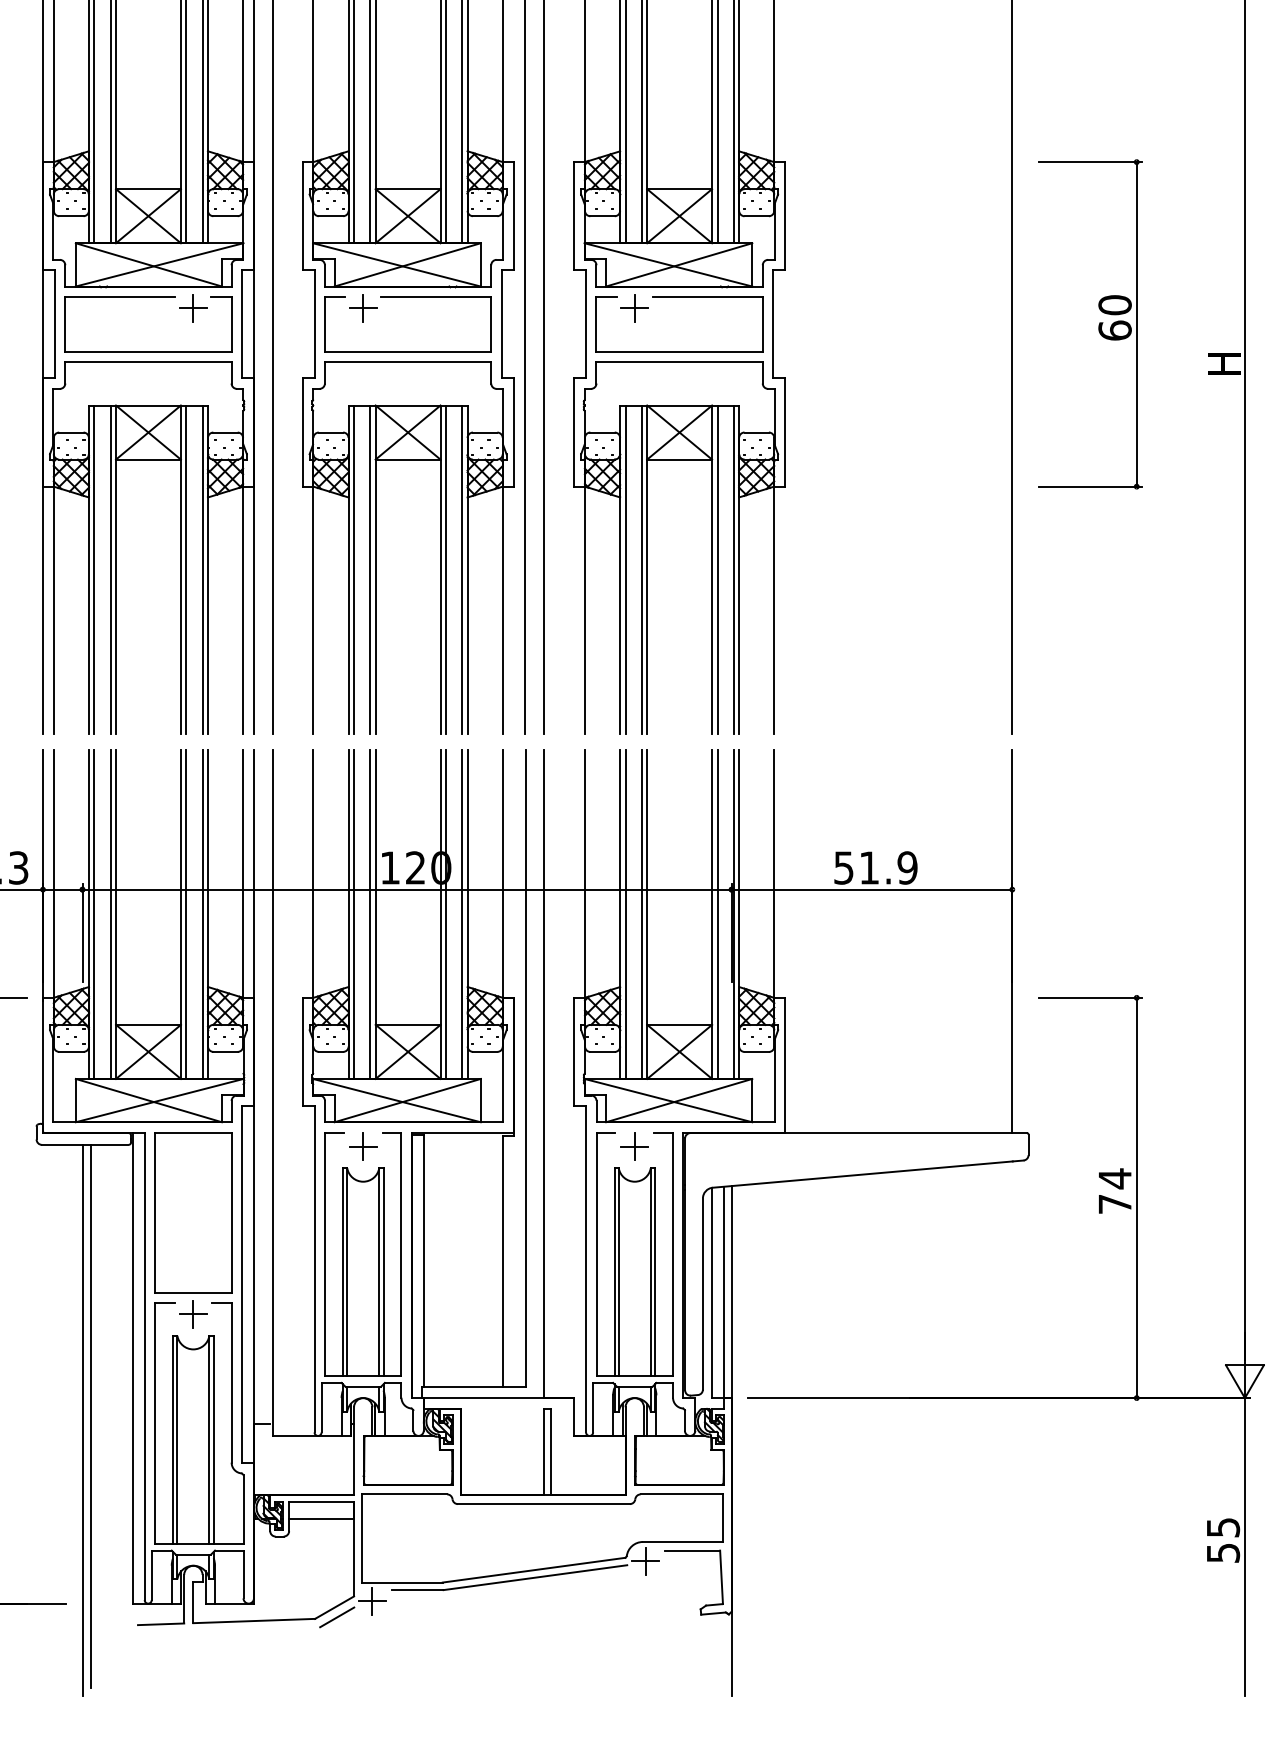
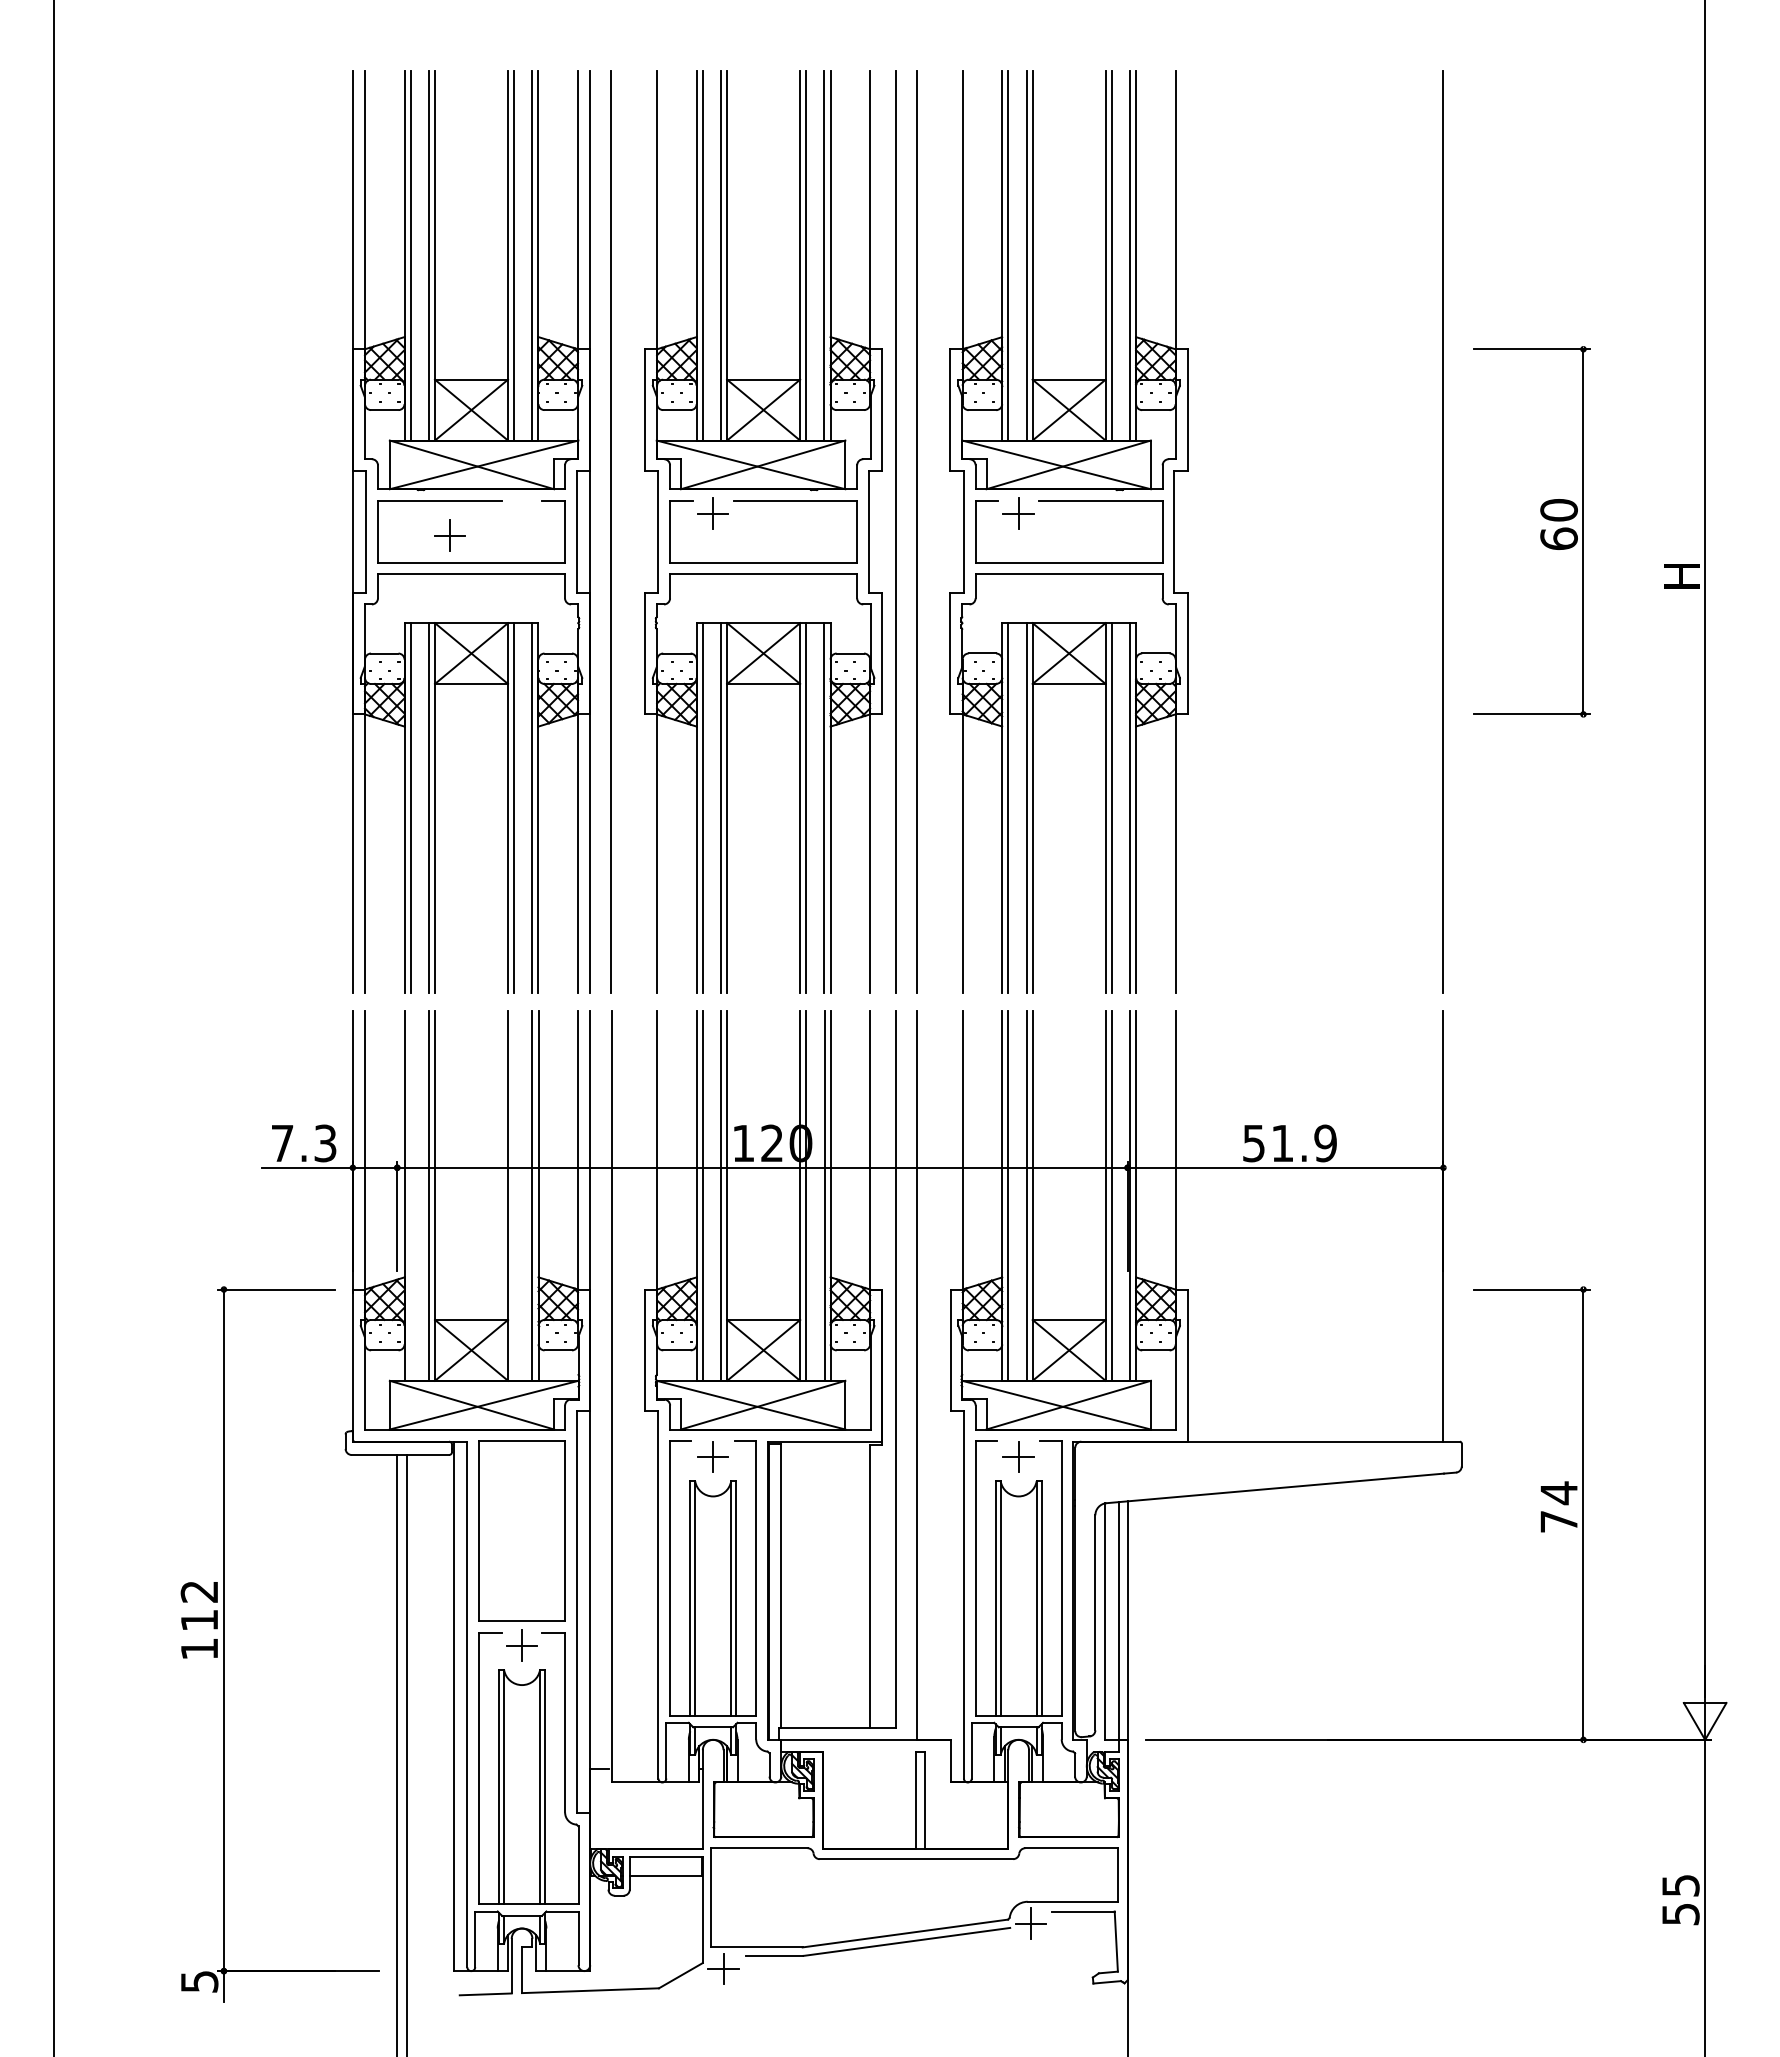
part: (192, 308) -> (449, 535), moved
line: (94, 914) -> (410, 1195), removed
line: (186, 914) -> (514, 1195), removed
line: (336, 1617) -> (683, 1986), removed

